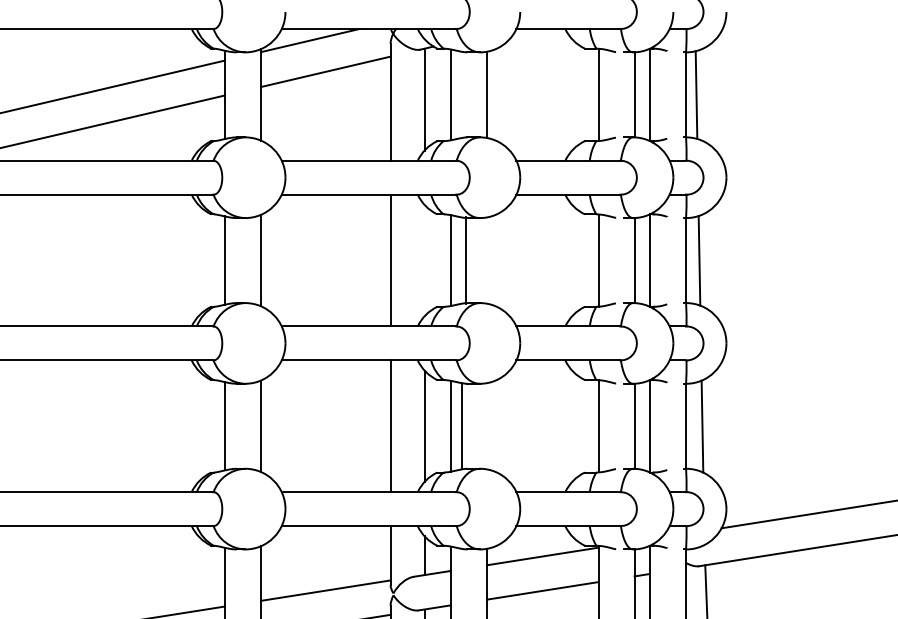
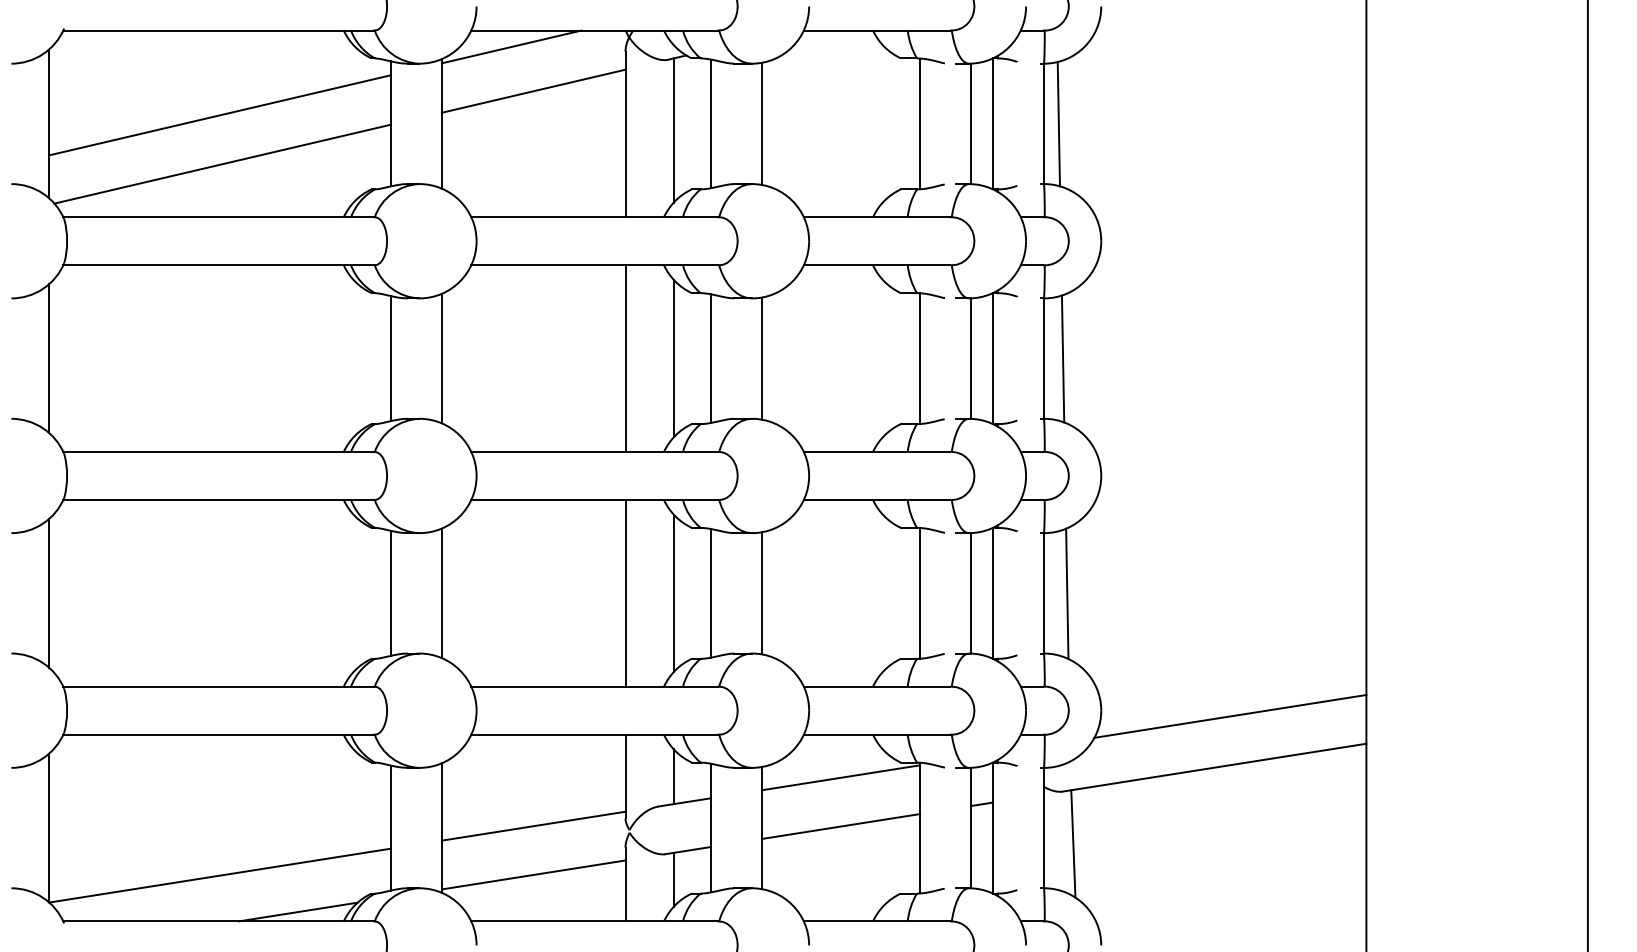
line: (424, 260) -> (673, 358), added
line: (466, 260) -> (762, 358), moved
line: (461, 426) -> (762, 593), moved

